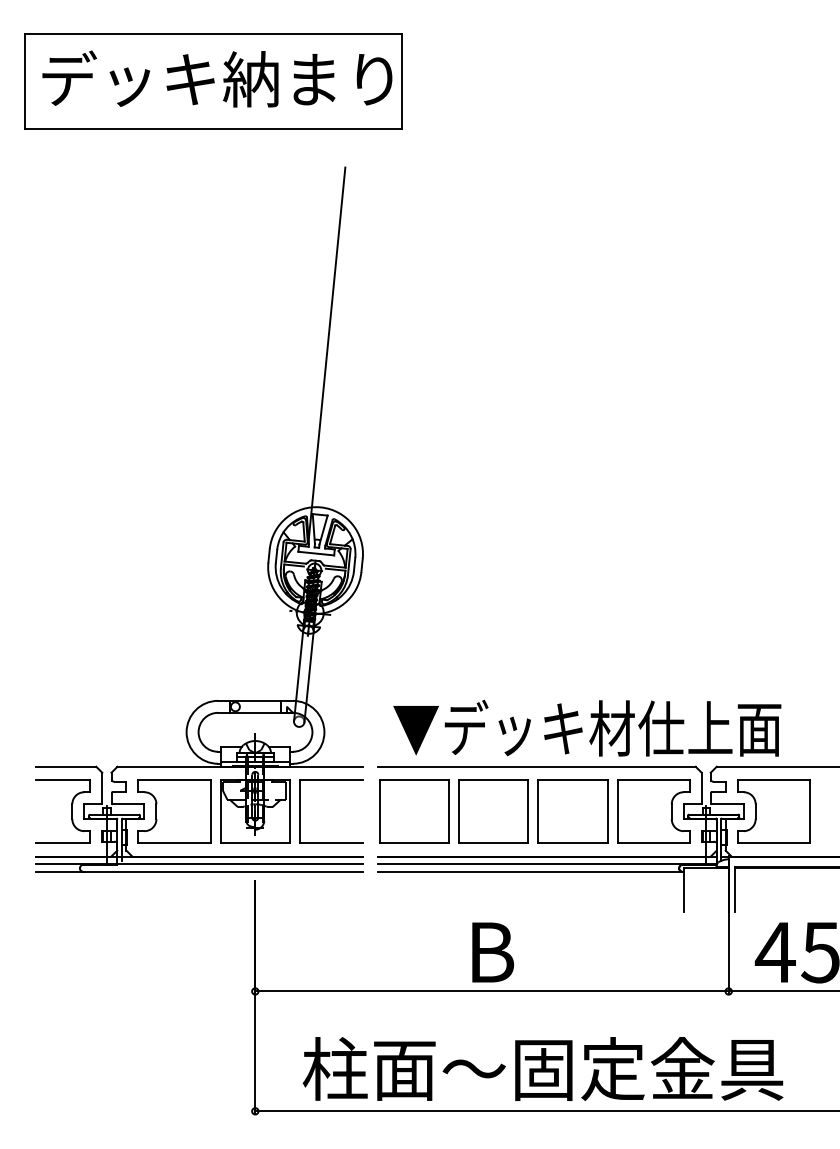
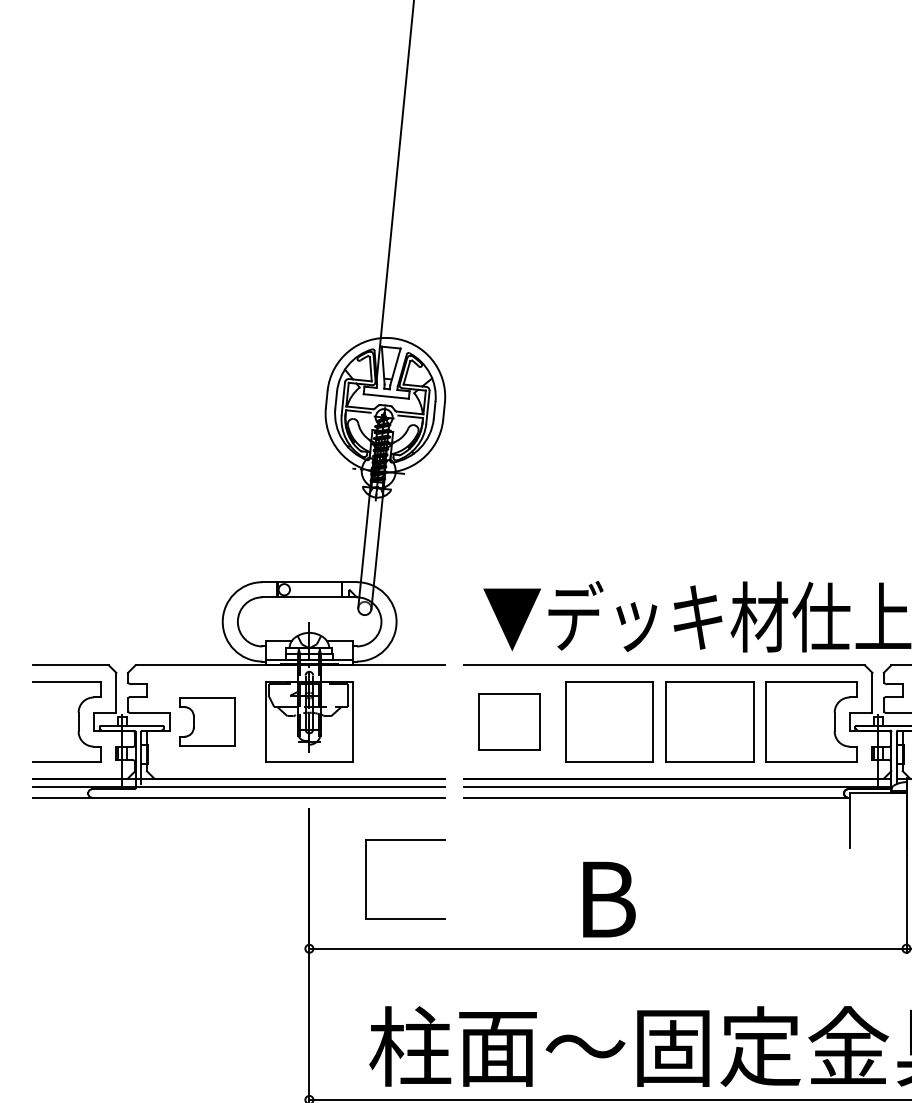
part: (331, 780) -> (405, 840), moved
part: (174, 811) -> (207, 721), size x0.6
part: (414, 811) -> (510, 721), size x0.7

